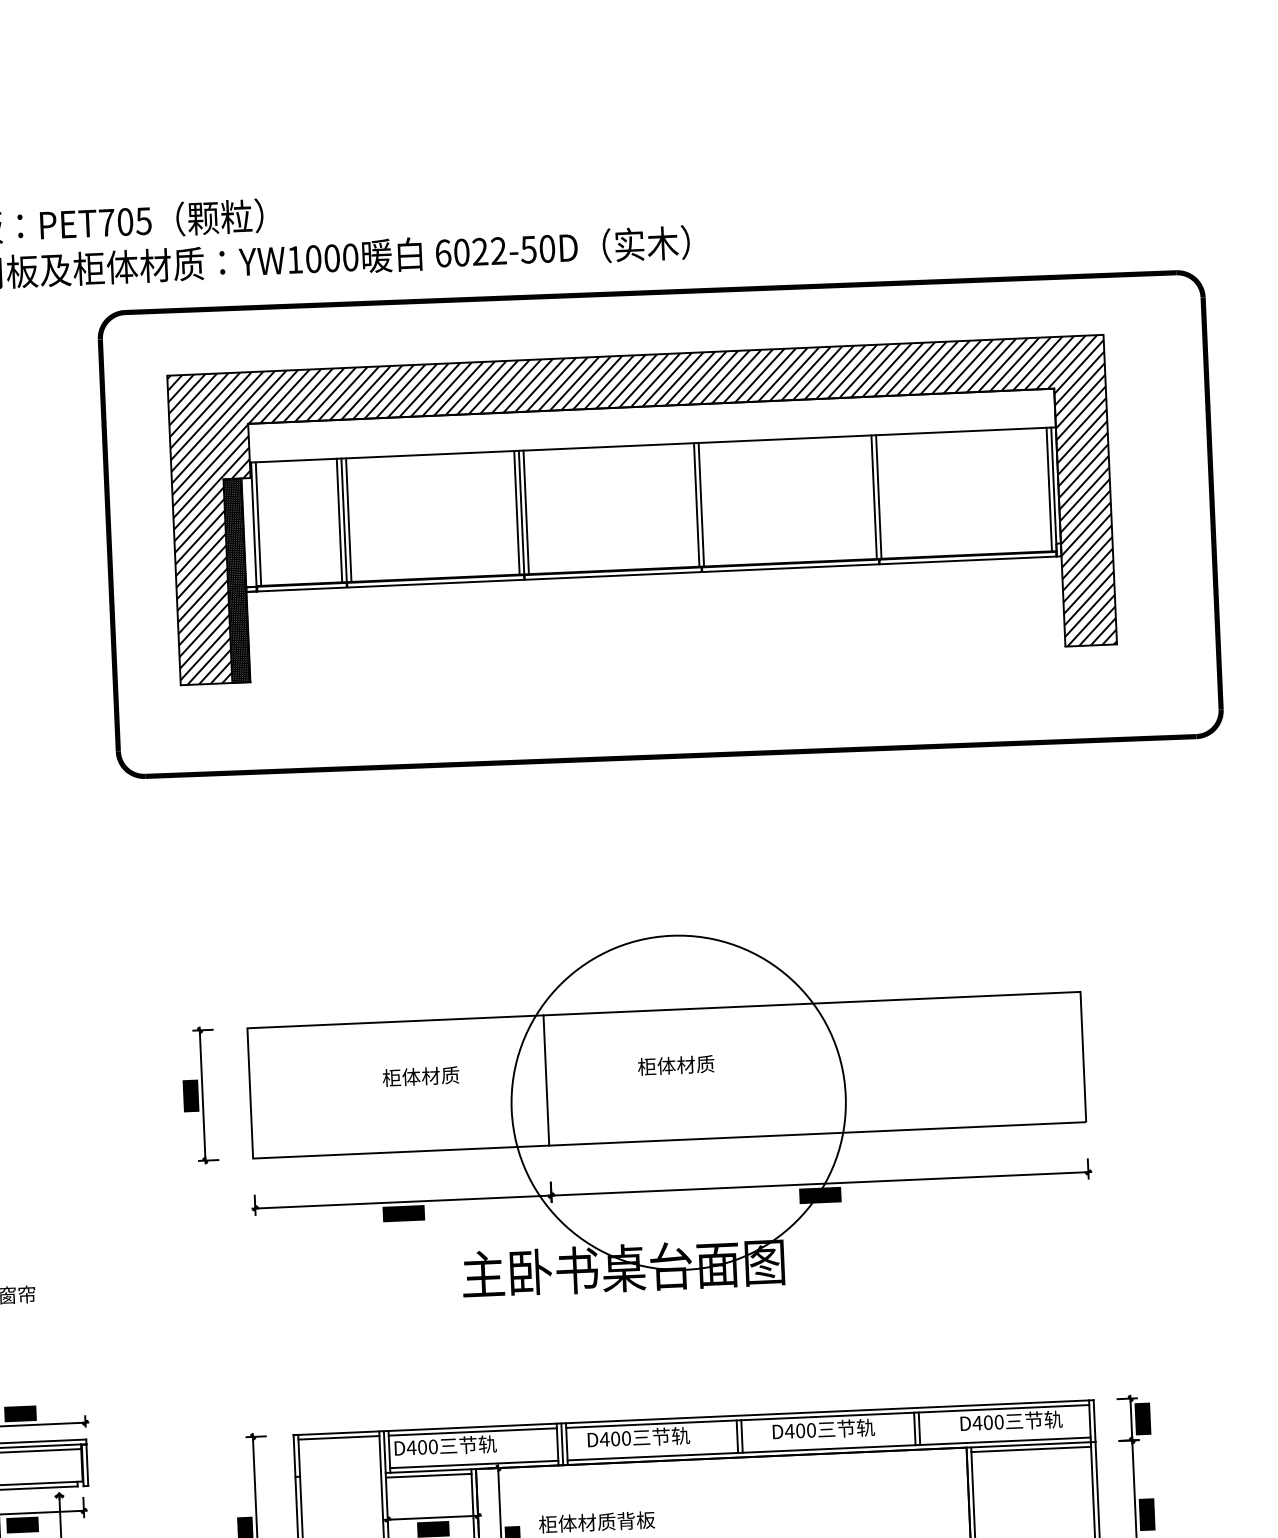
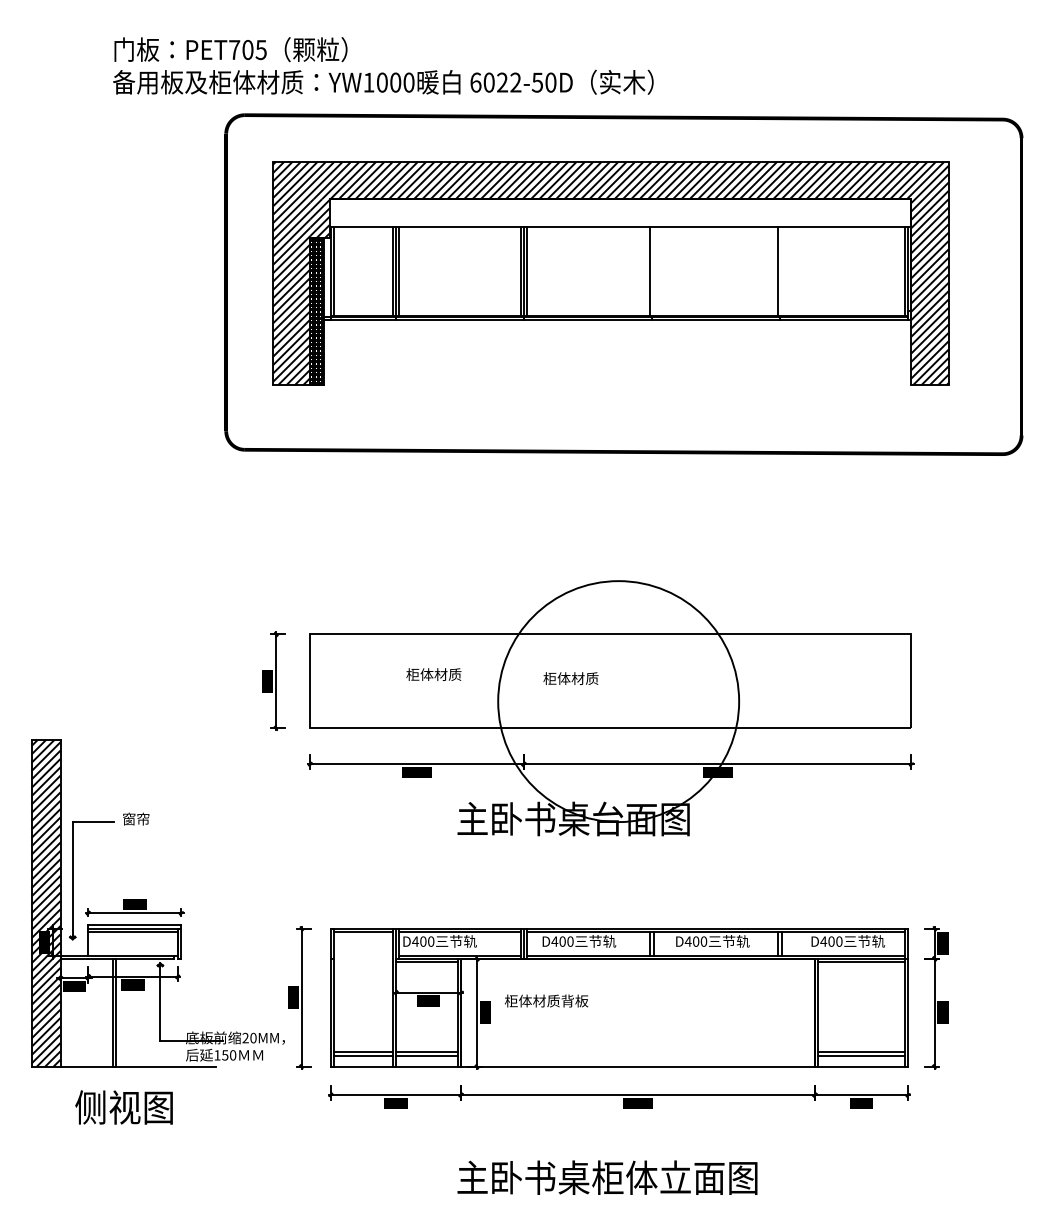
line: (878, 496) -> (781, 271), removed
line: (700, 504) -> (653, 271), removed
text: (675, 1065) -> (570, 678), moved
line: (546, 1080) -> (524, 681), removed

